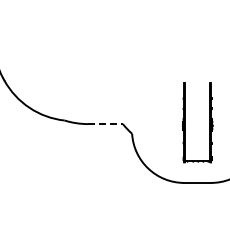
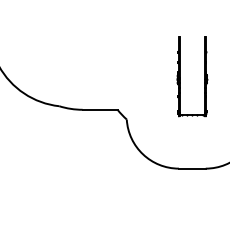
part: (185, 122) -> (180, 76), moved
line: (105, 124) -> (100, 110), dashed -> solid

